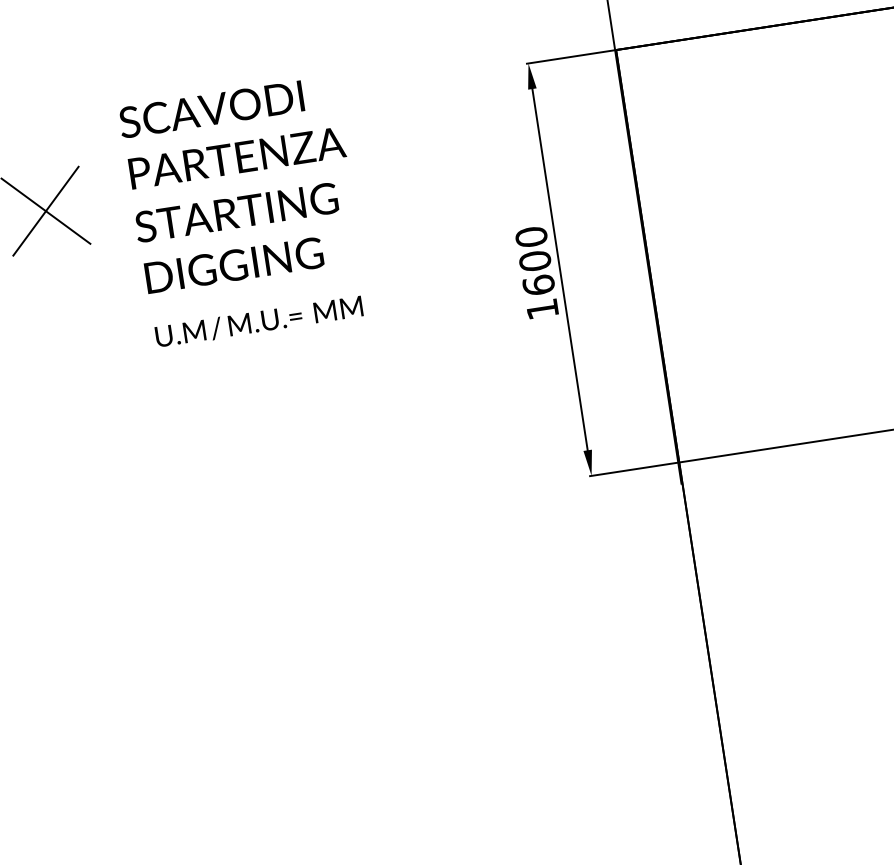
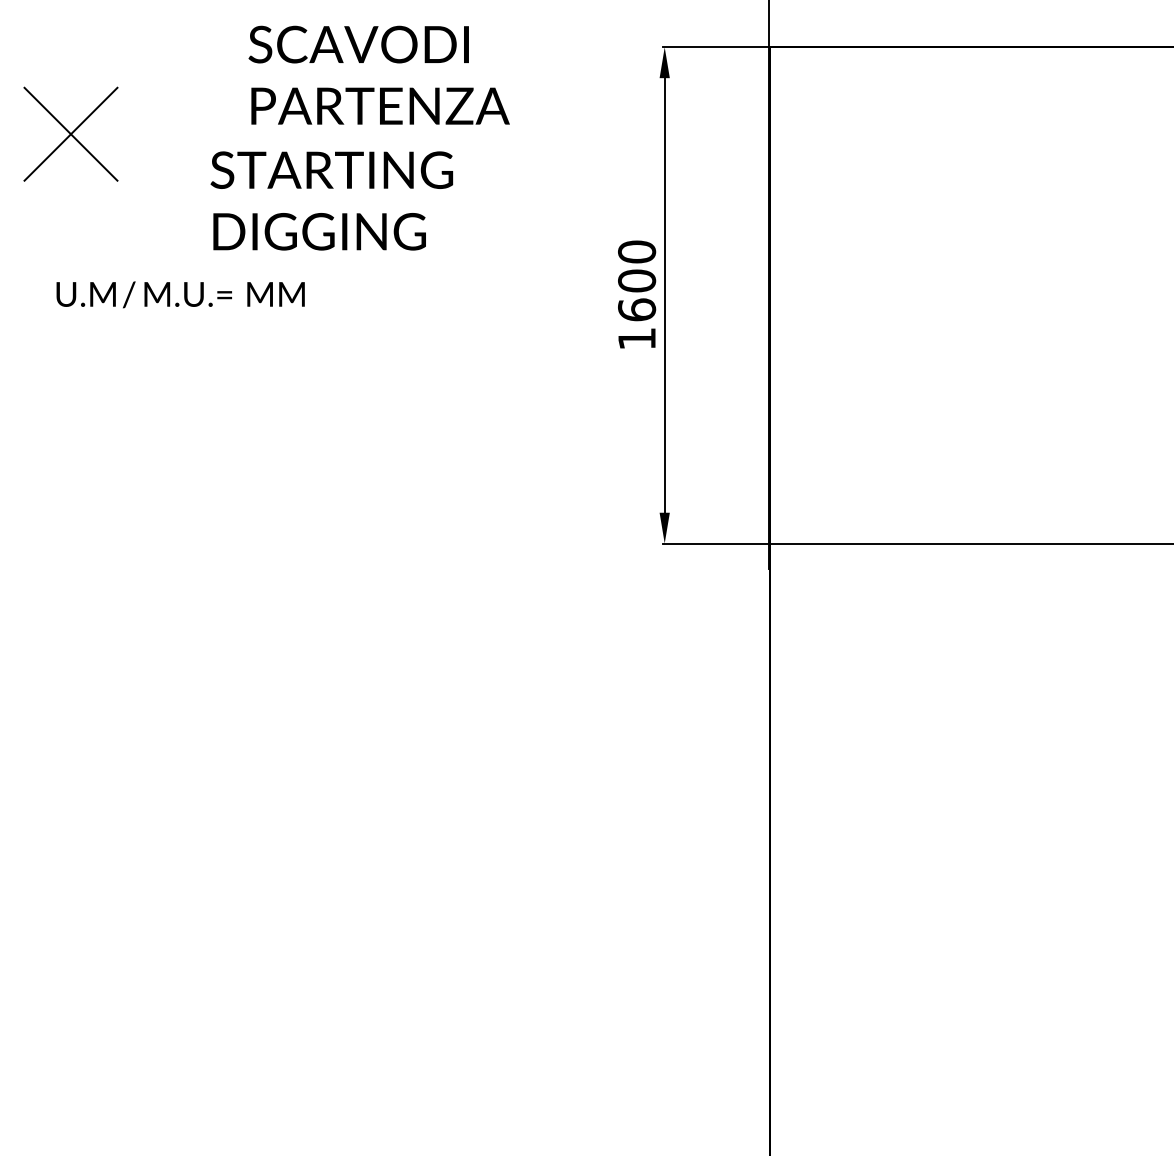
text: (231, 131) -> (378, 74), moved
text: (240, 237) -> (331, 200), moved
text: (259, 321) -> (180, 294), moved

